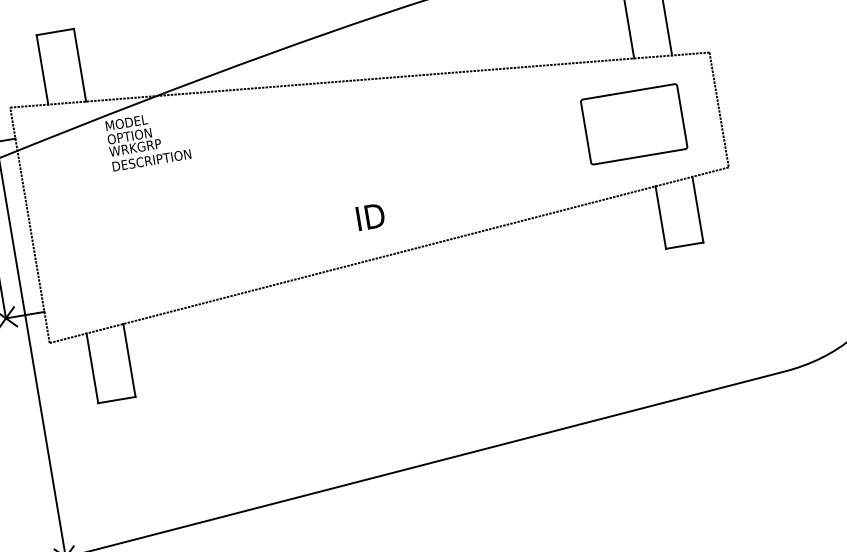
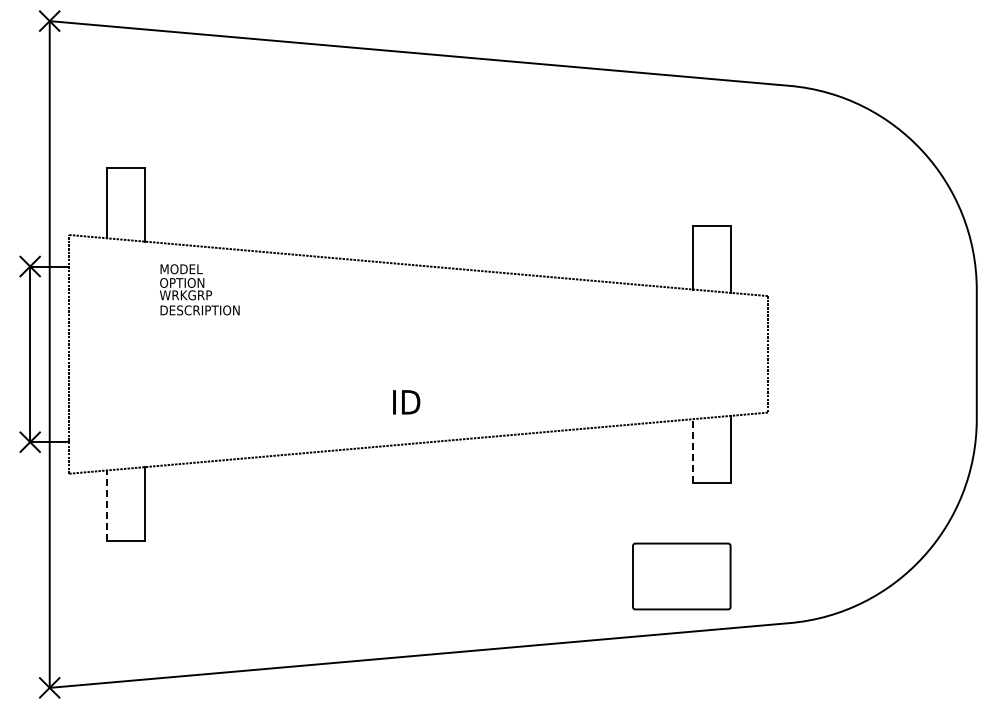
part: (633, 124) -> (681, 576), moved
line: (660, 217) -> (692, 450), solid -> dashed
line: (92, 368) -> (107, 505), solid -> dashed

